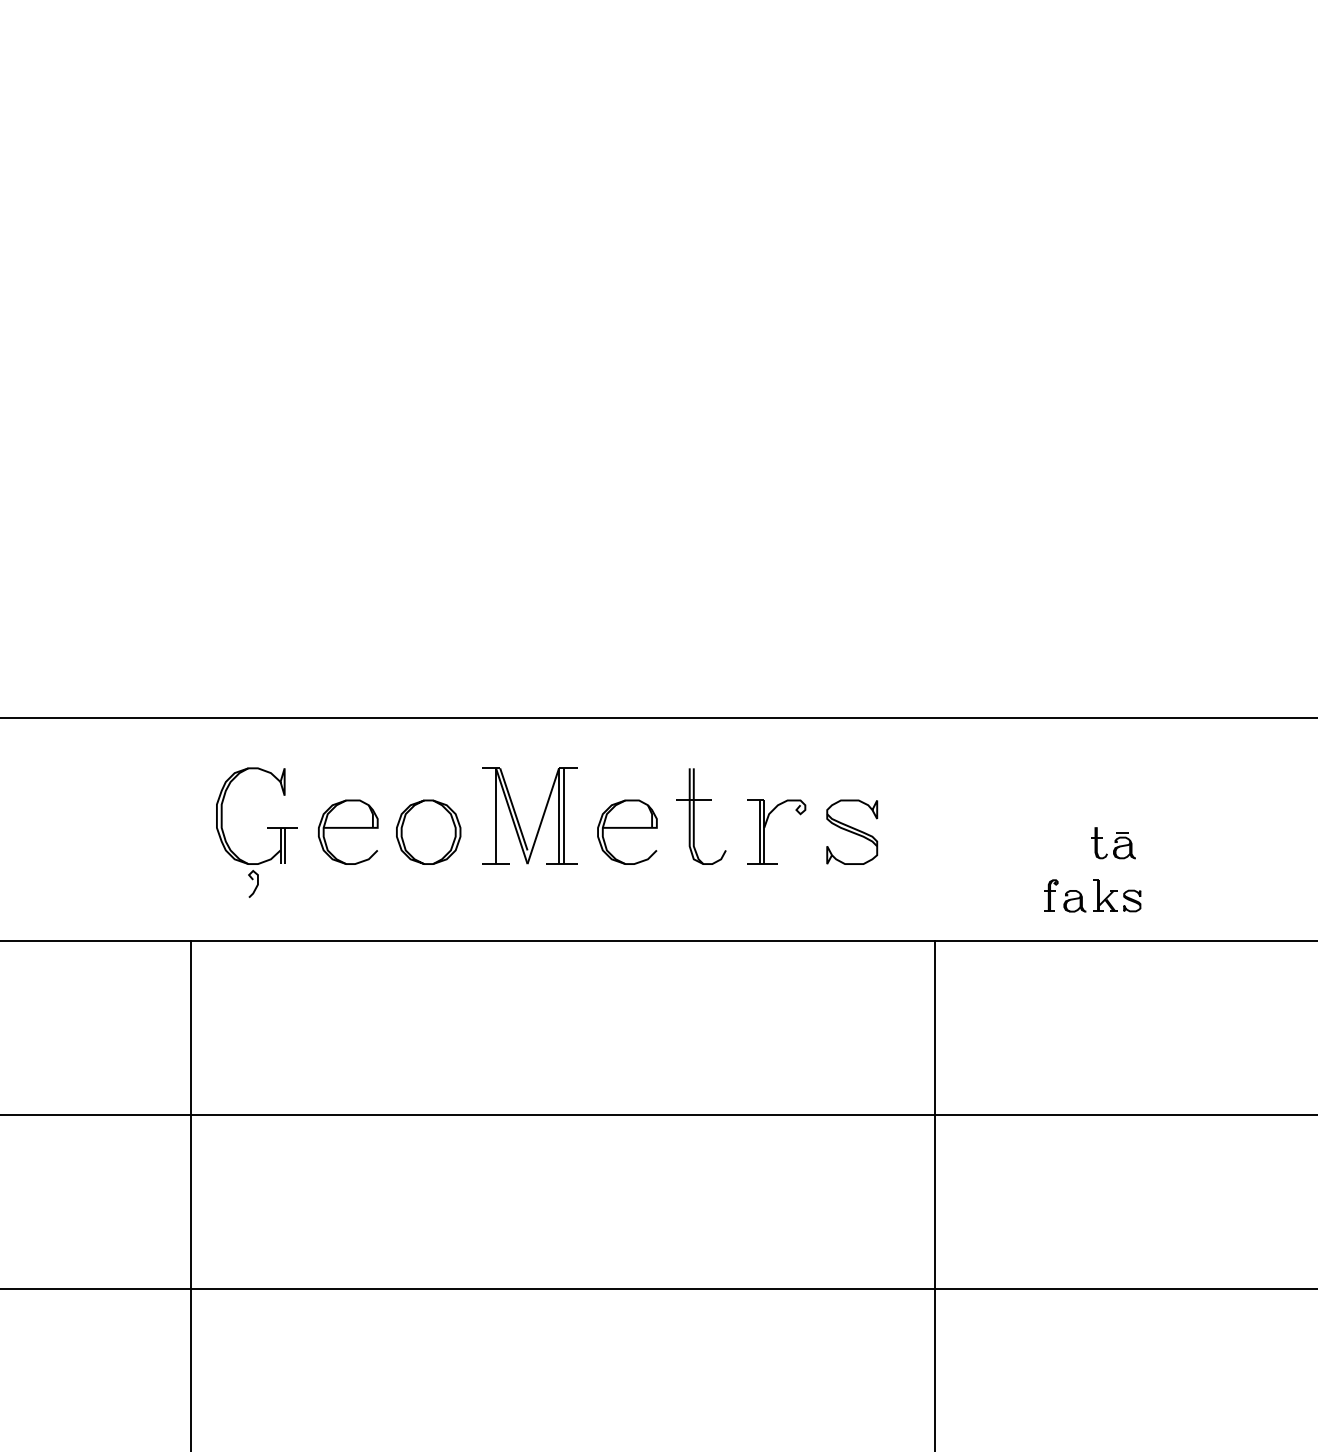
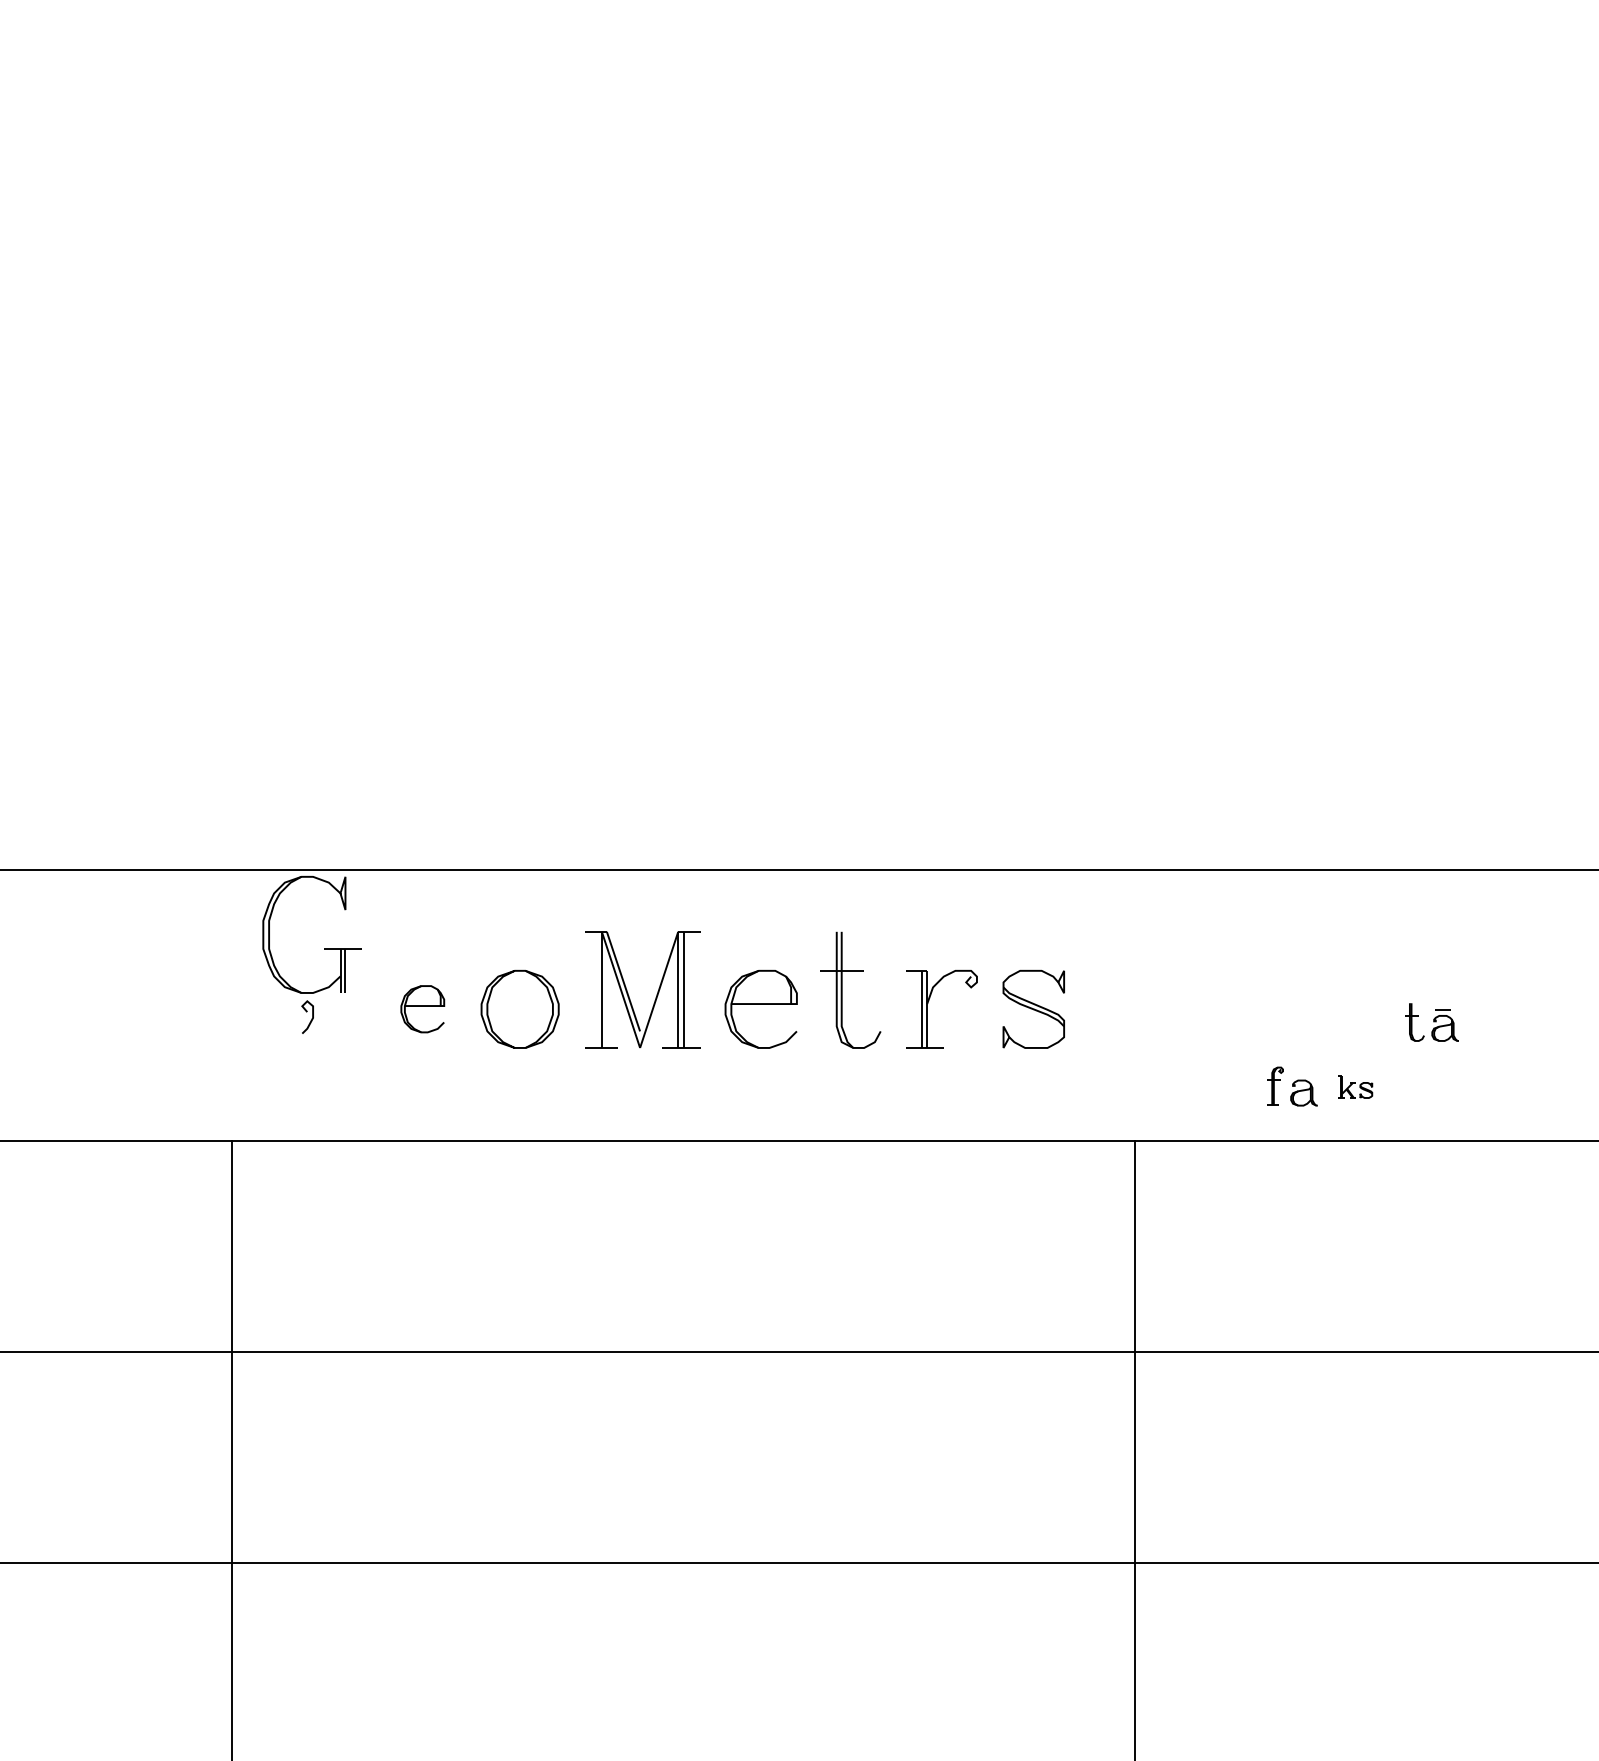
part: (267, 828) -> (324, 949), moved
part: (348, 831) -> (422, 1008), size x0.6
part: (1113, 843) -> (1431, 1022), moved
part: (1117, 895) -> (1355, 1086), size x0.6

